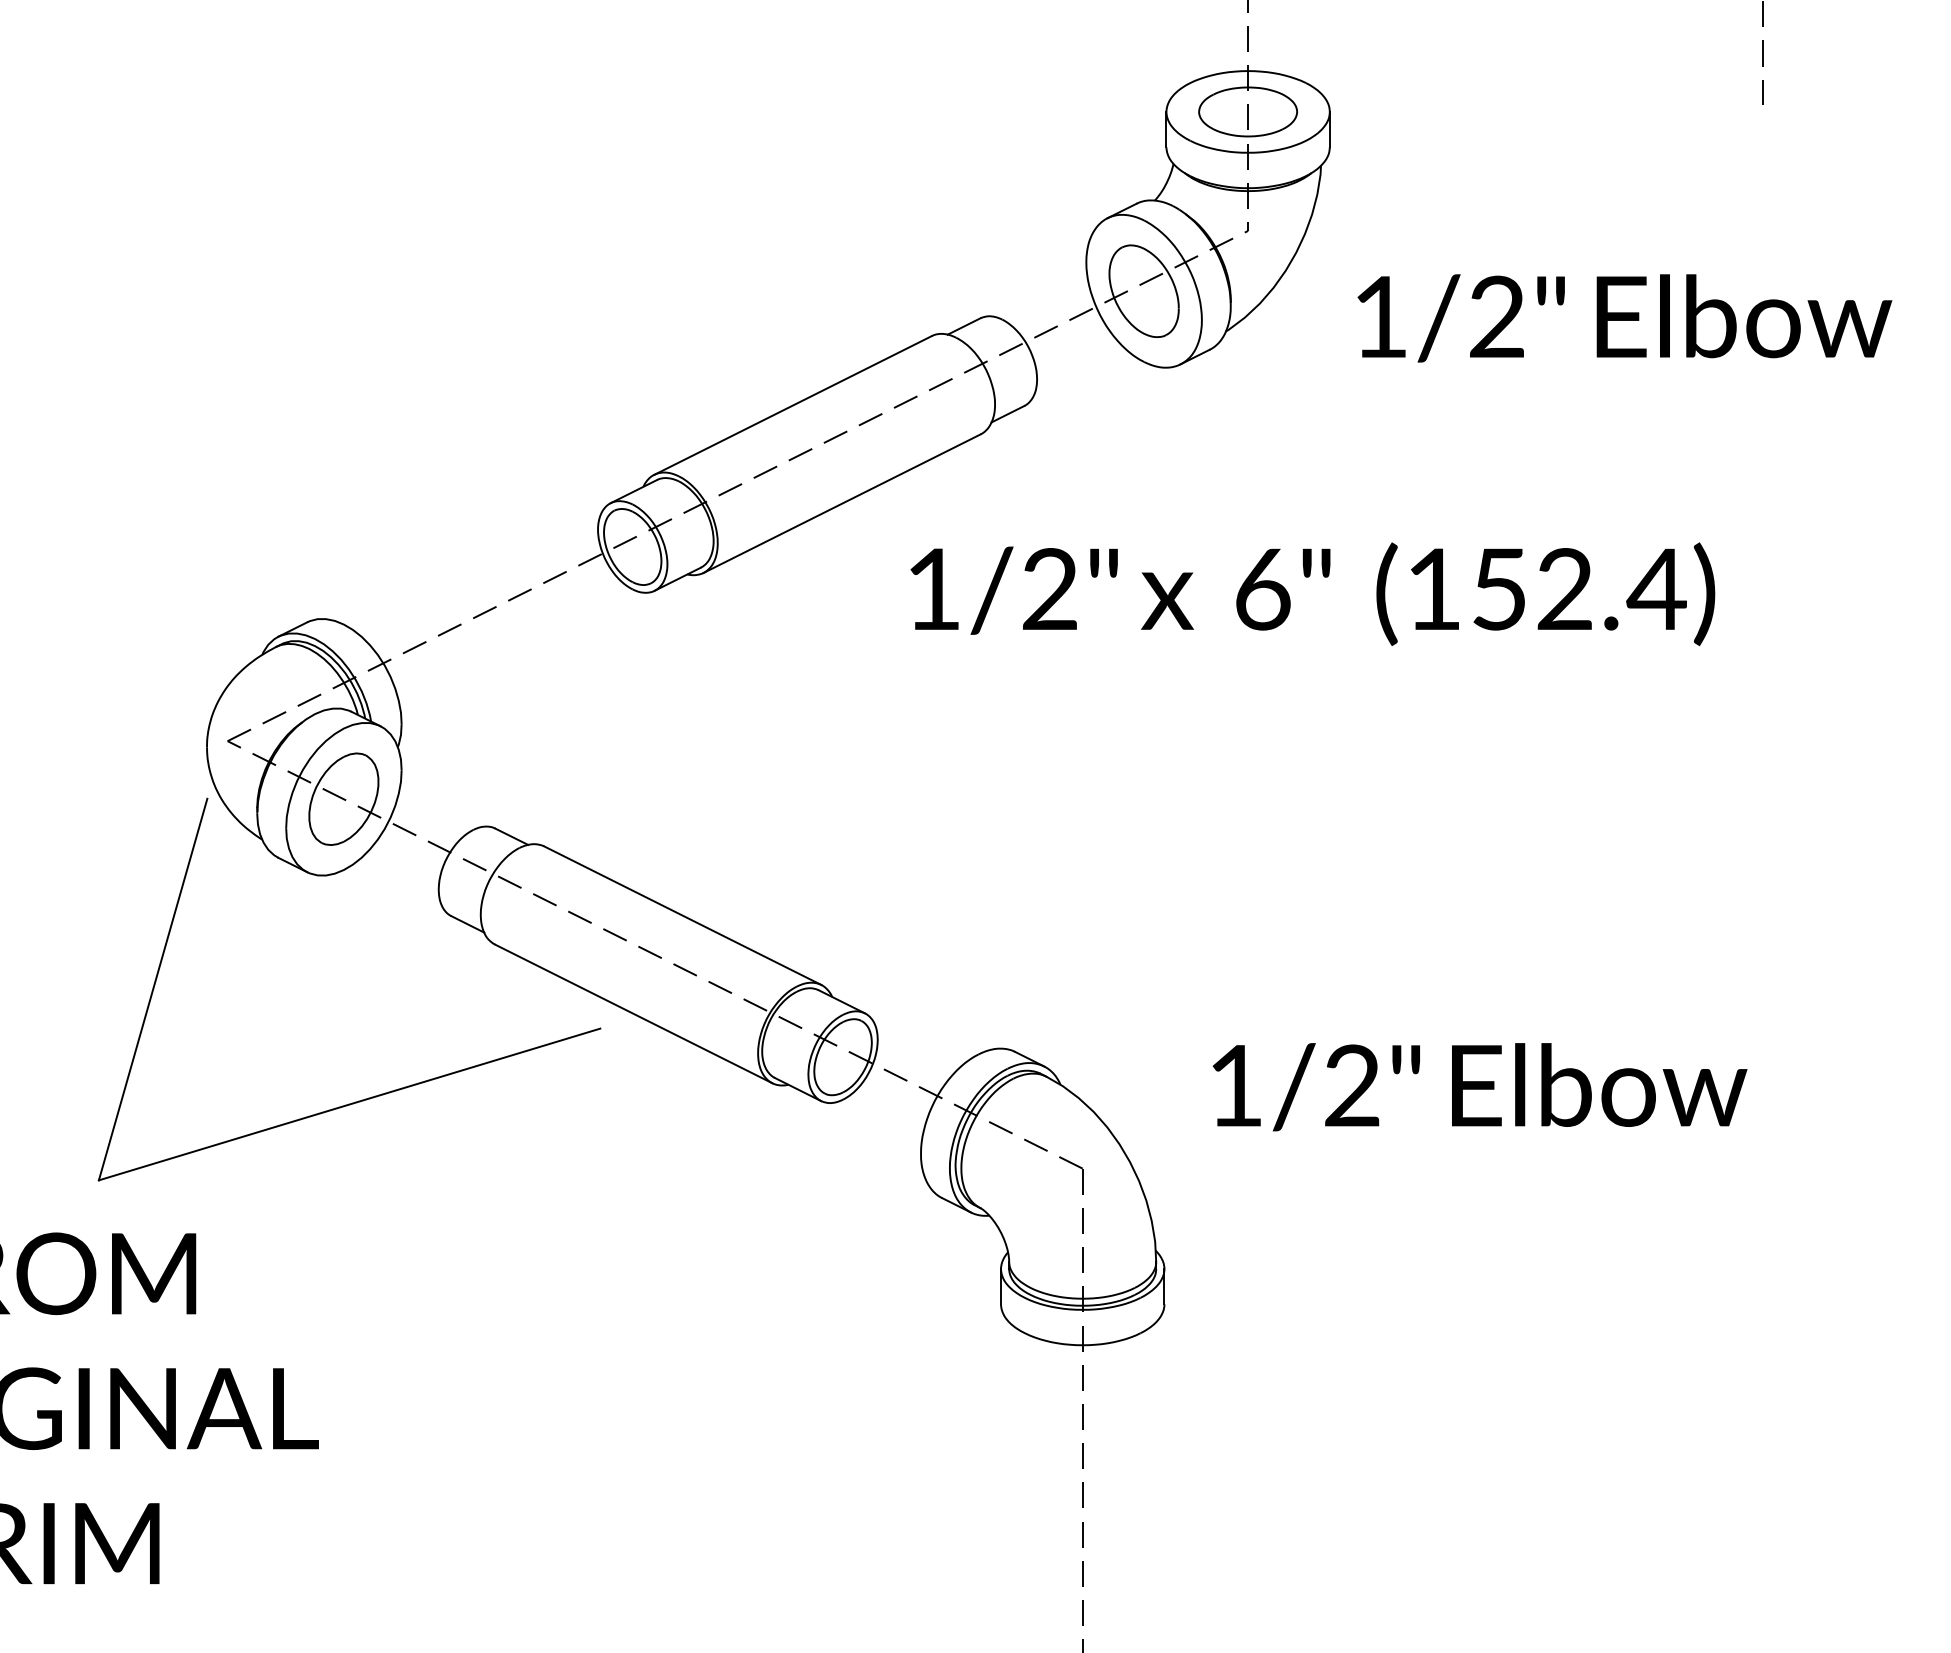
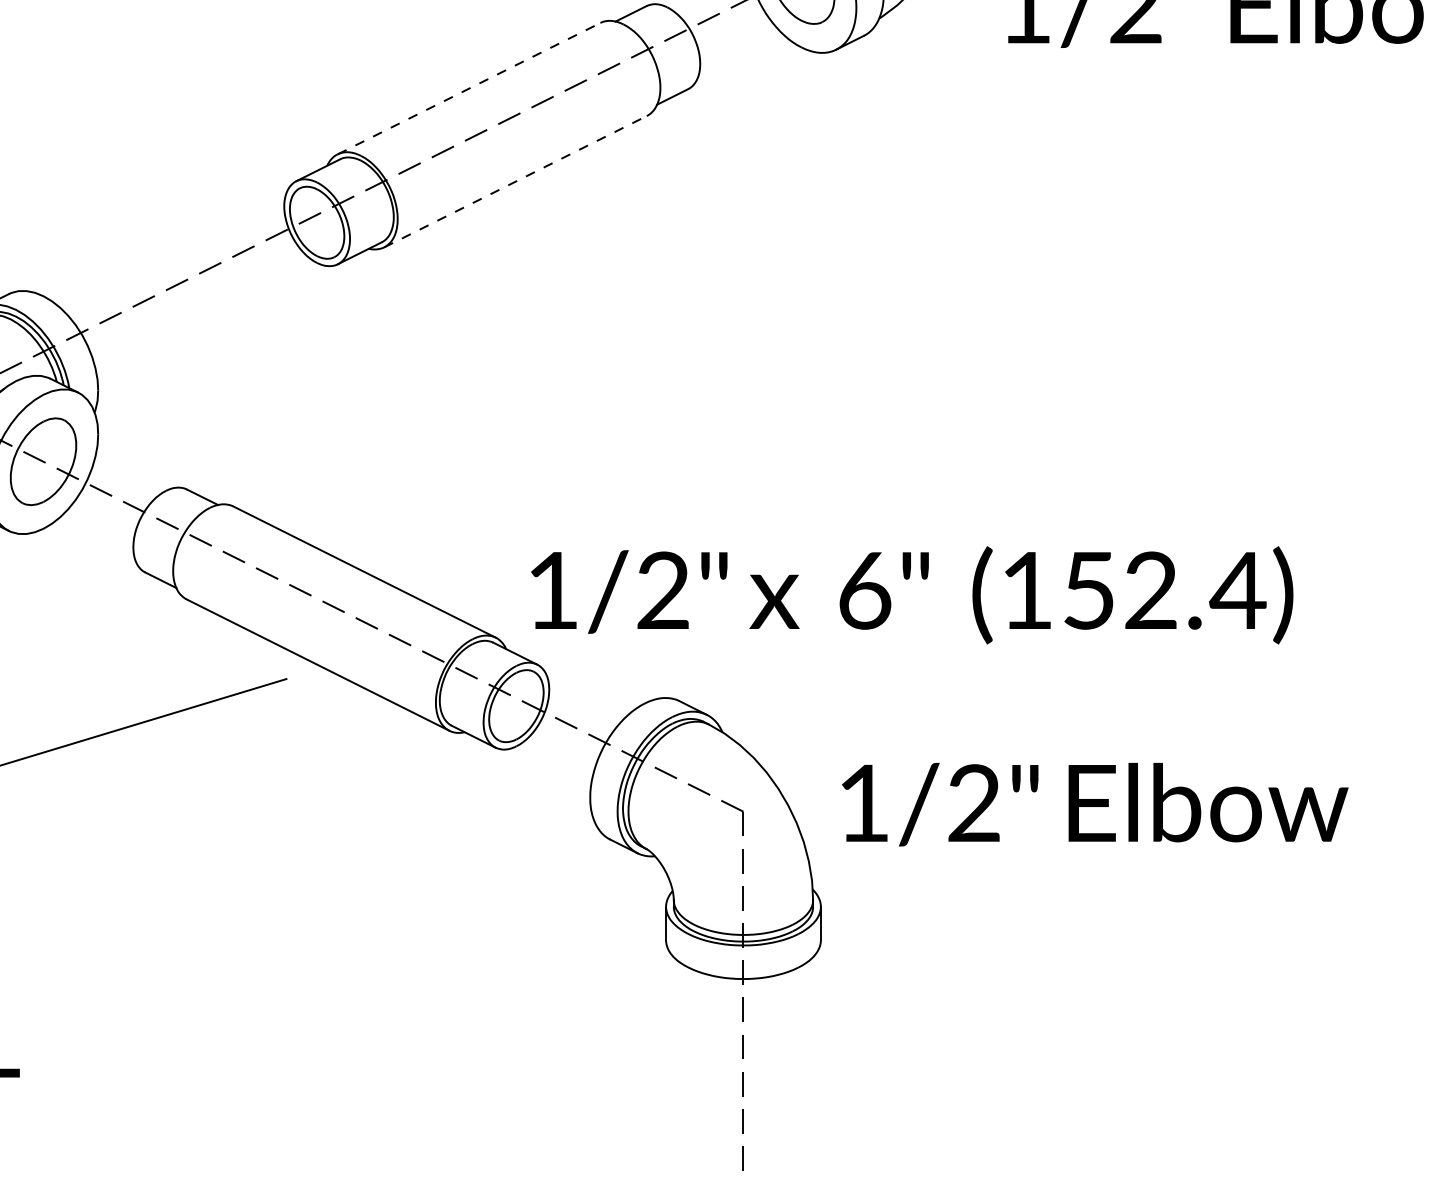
line: (793, 405) -> (469, 88), solid -> dashed
line: (842, 503) -> (515, 181), solid -> dashed
text: (1312, 594) -> (911, 595), moved
text: (1479, 1087) -> (1094, 804), moved

